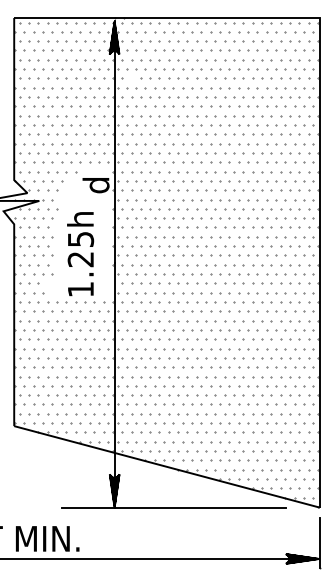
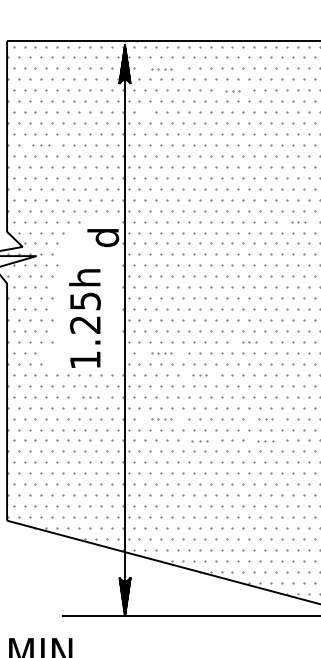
part: (145, 41) -> (161, 68), size x0.6
part: (206, 60) -> (233, 91), size x0.6
part: (43, 106) -> (41, 145), size x0.7
part: (262, 172) -> (298, 222), size x0.6
part: (220, 274) -> (249, 342), size x0.6
part: (145, 283) -> (161, 353), size x0.6
part: (178, 302) -> (200, 375), size x0.6
part: (85, 321) -> (90, 397), size x0.7
part: (145, 339) -> (161, 418), size x0.6
part: (234, 339) -> (265, 418), size x0.6
part: (178, 358) -> (200, 441), size x0.7
part: (234, 358) -> (265, 441), size x0.7

